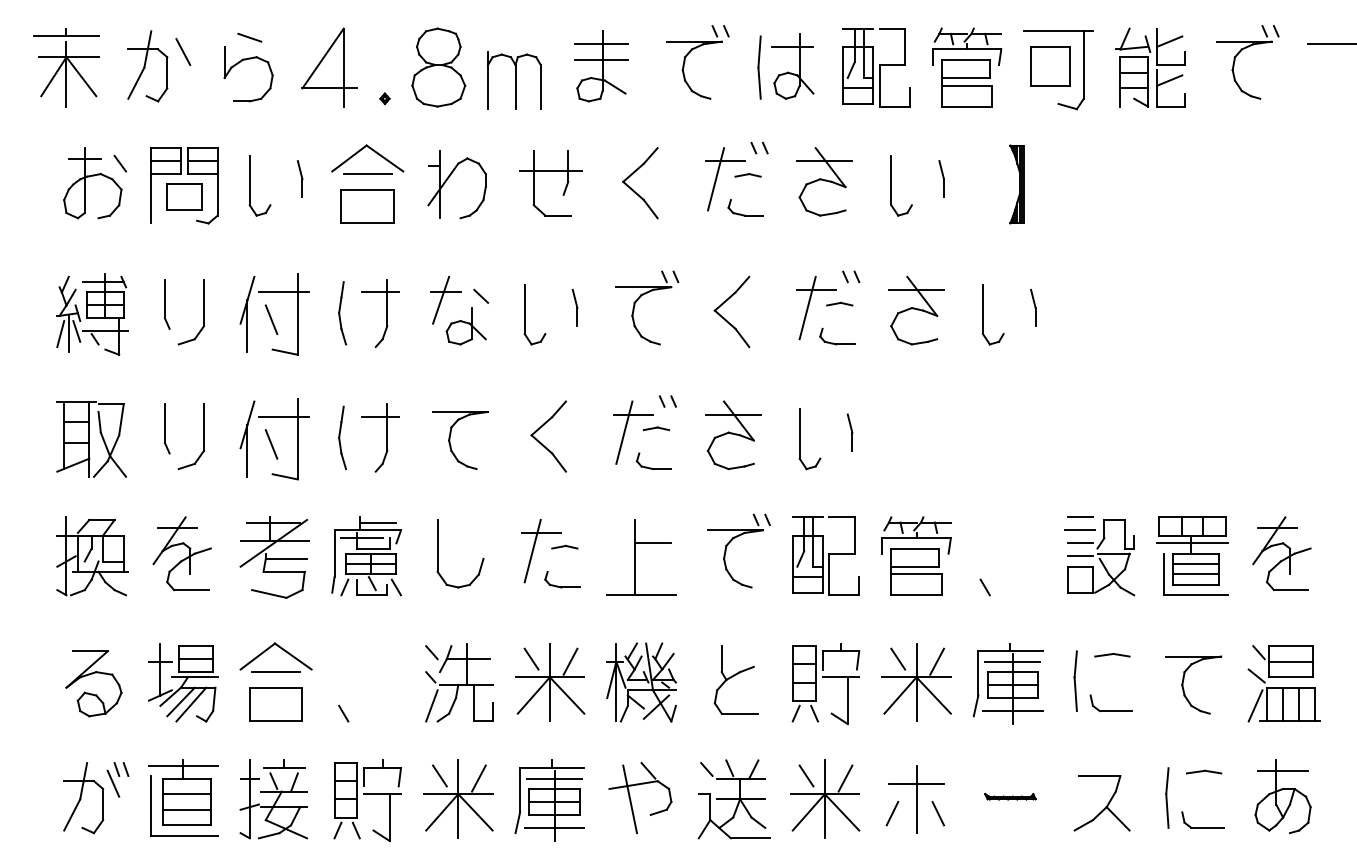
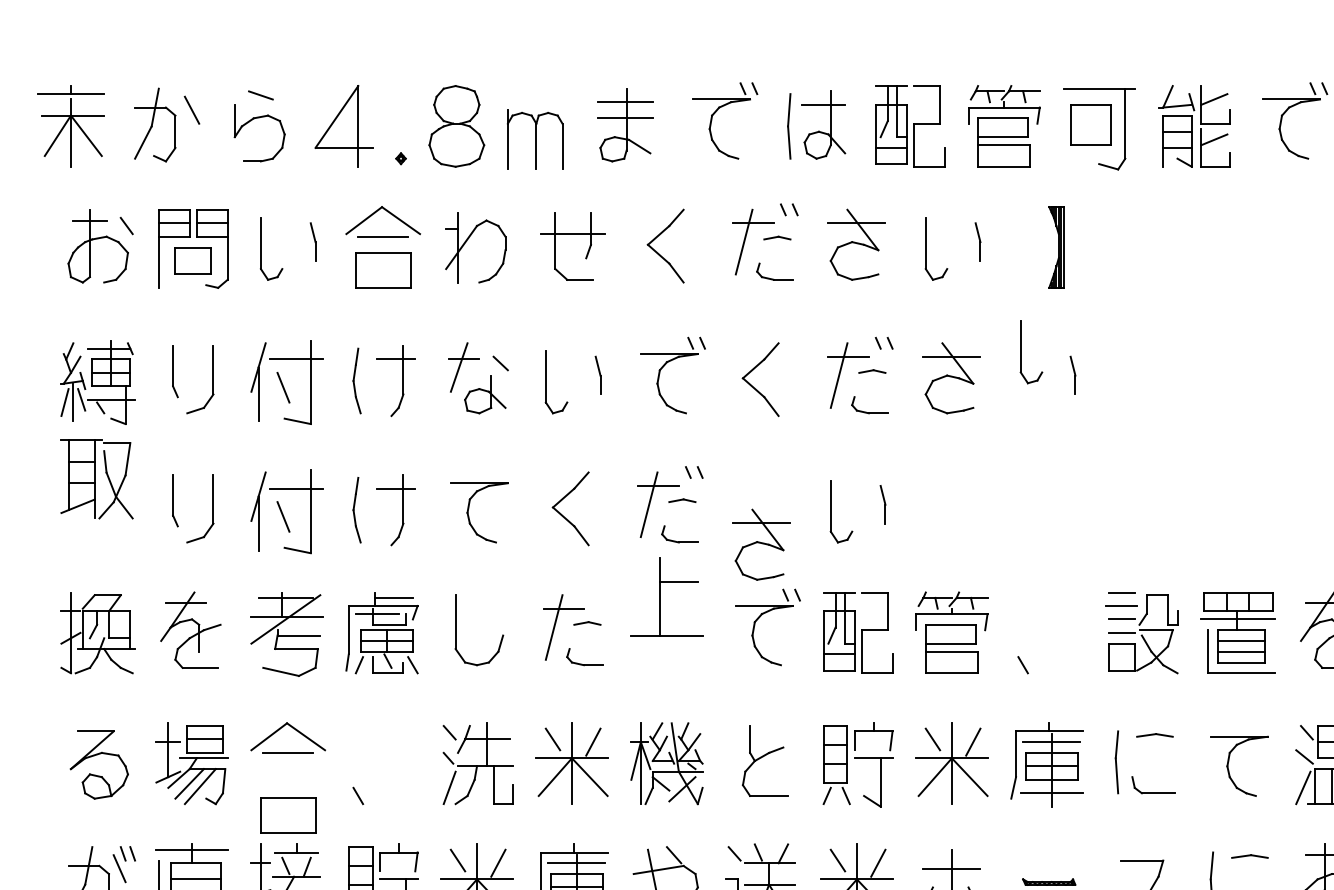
part: (983, 314) -> (1021, 352), moved
part: (733, 435) -> (762, 544), moved
part: (91, 439) -> (96, 479), moved
part: (641, 557) -> (666, 596), moved
part: (275, 704) -> (287, 815), moved

